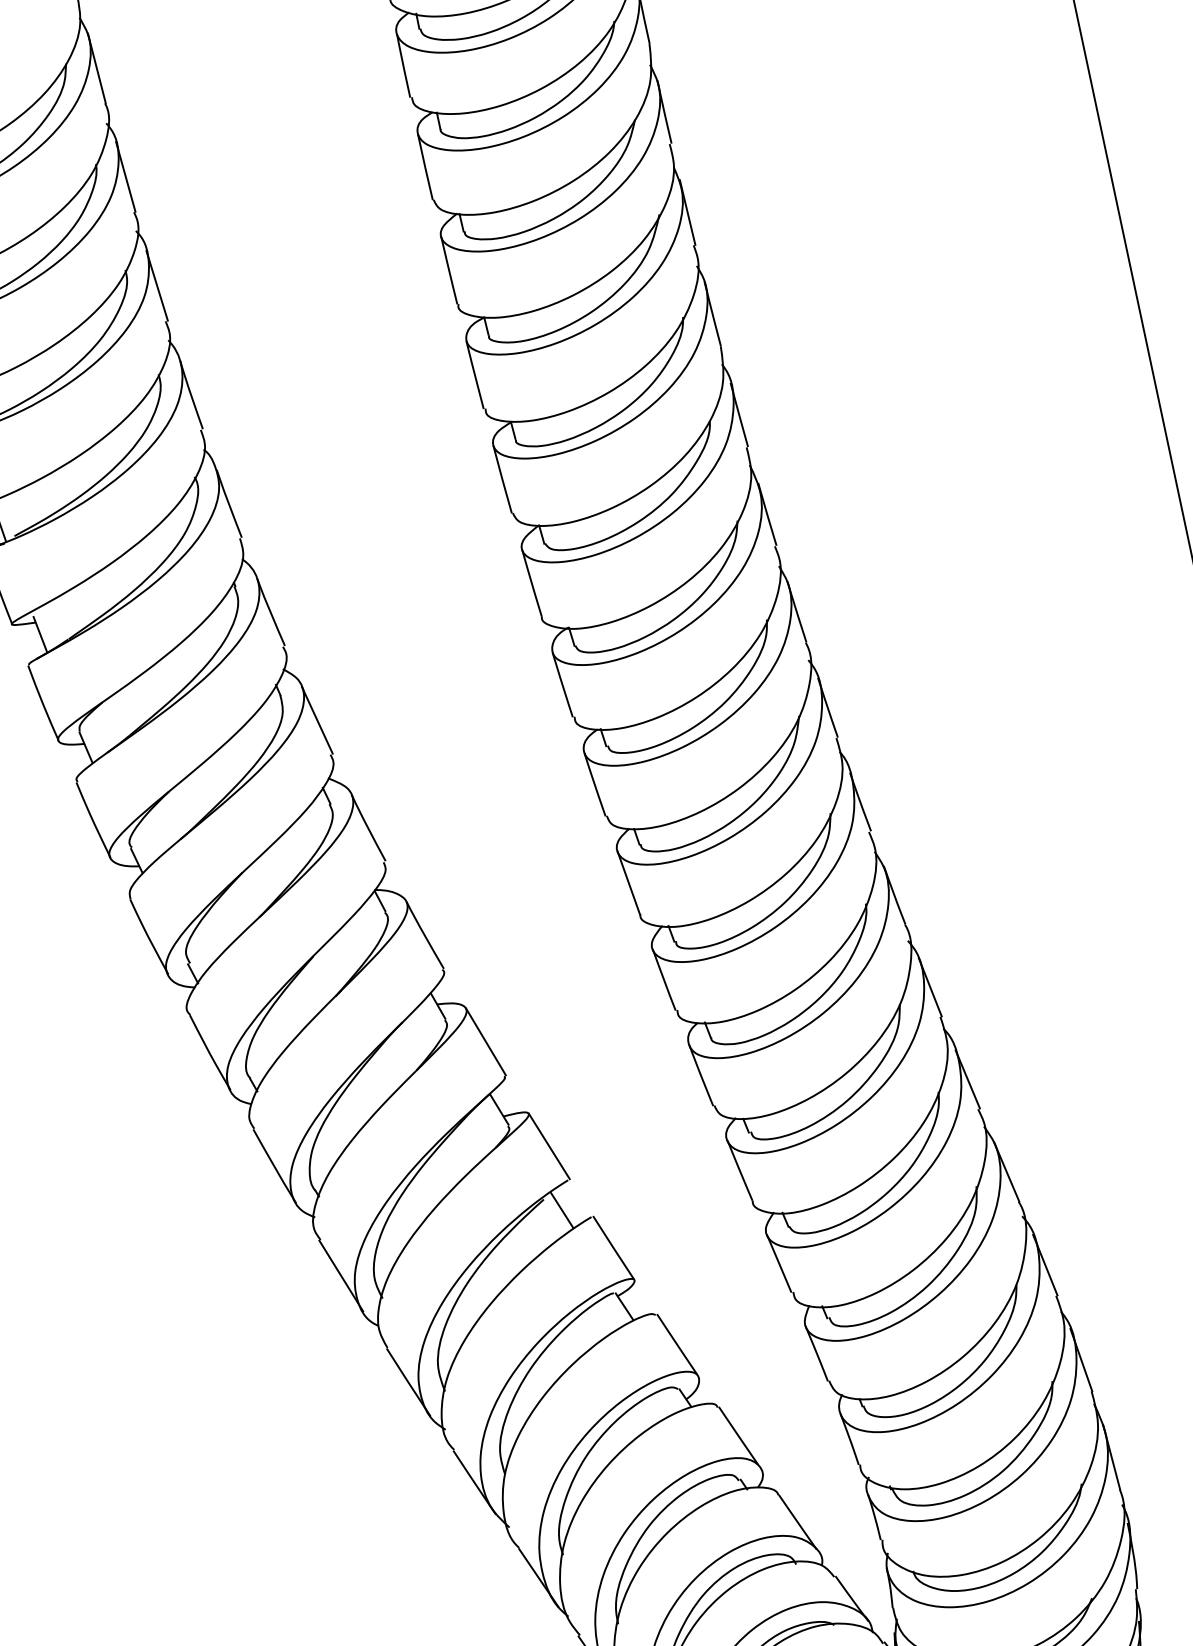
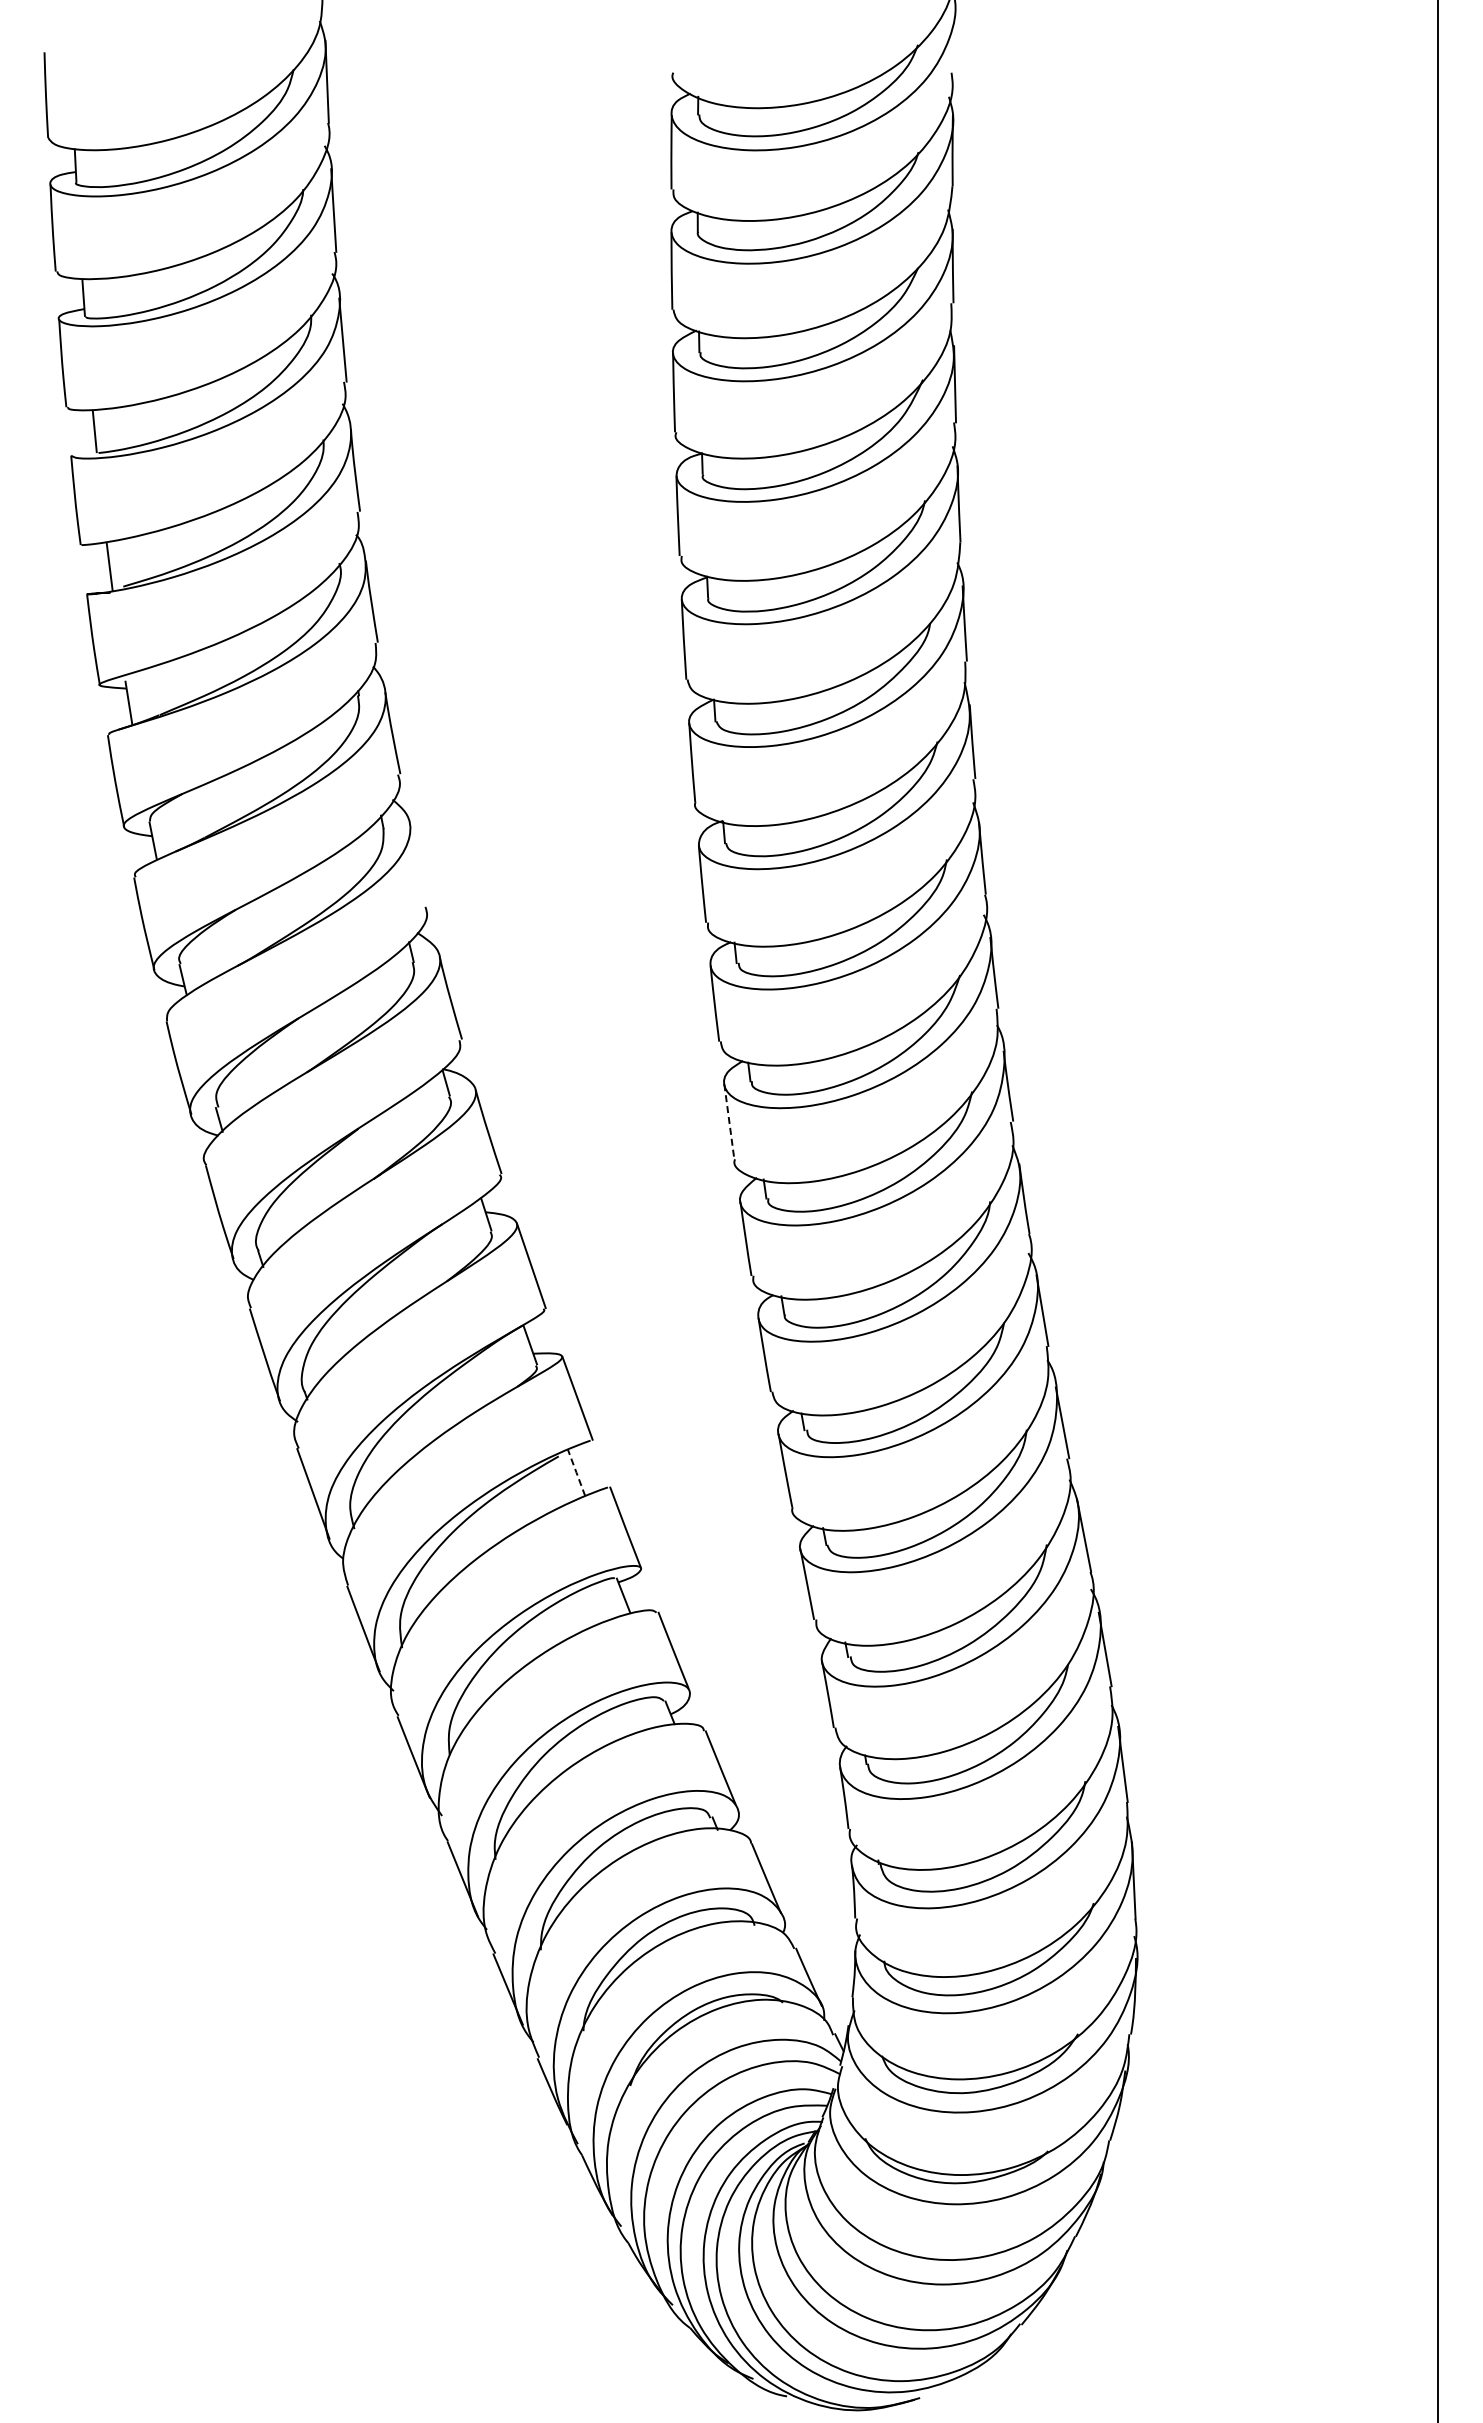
line: (316, 720) -> (418, 865), removed
line: (628, 882) -> (729, 1121), solid -> dashed
line: (561, 1210) -> (576, 1472), solid -> dashed

